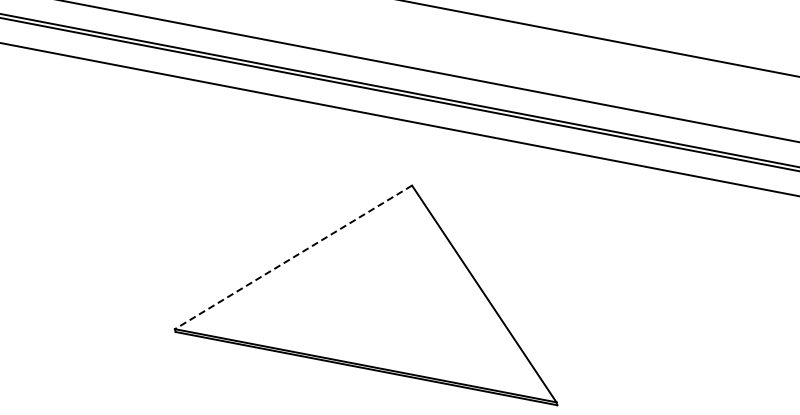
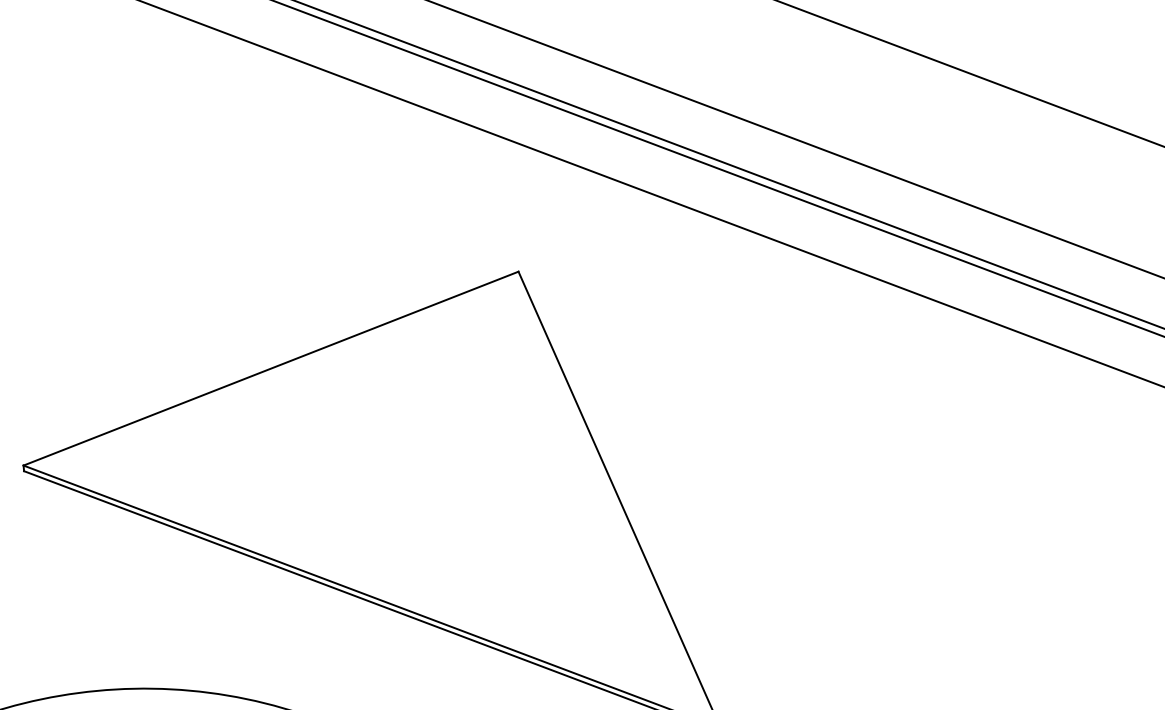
line: (293, 257) -> (271, 368), dashed -> solid

